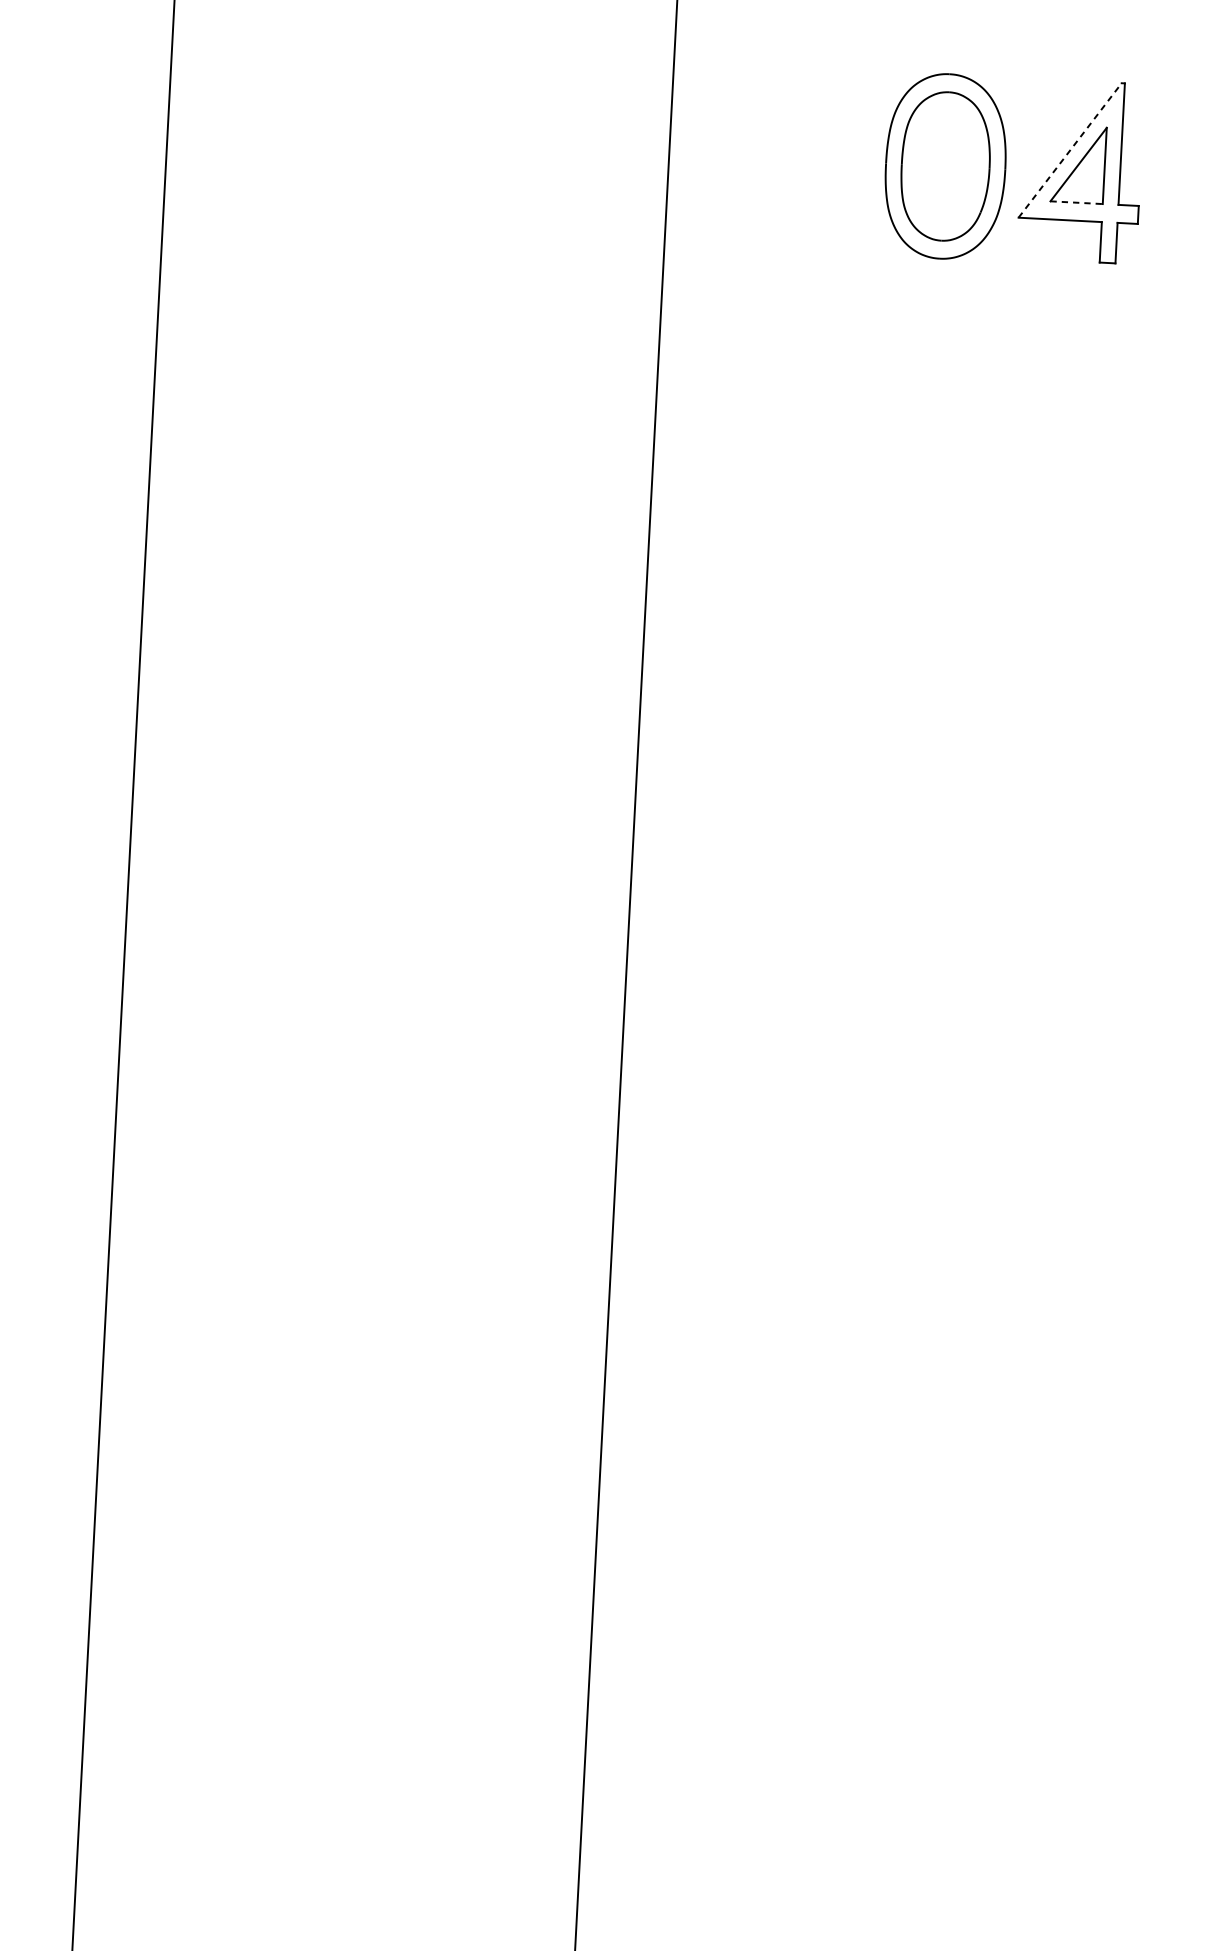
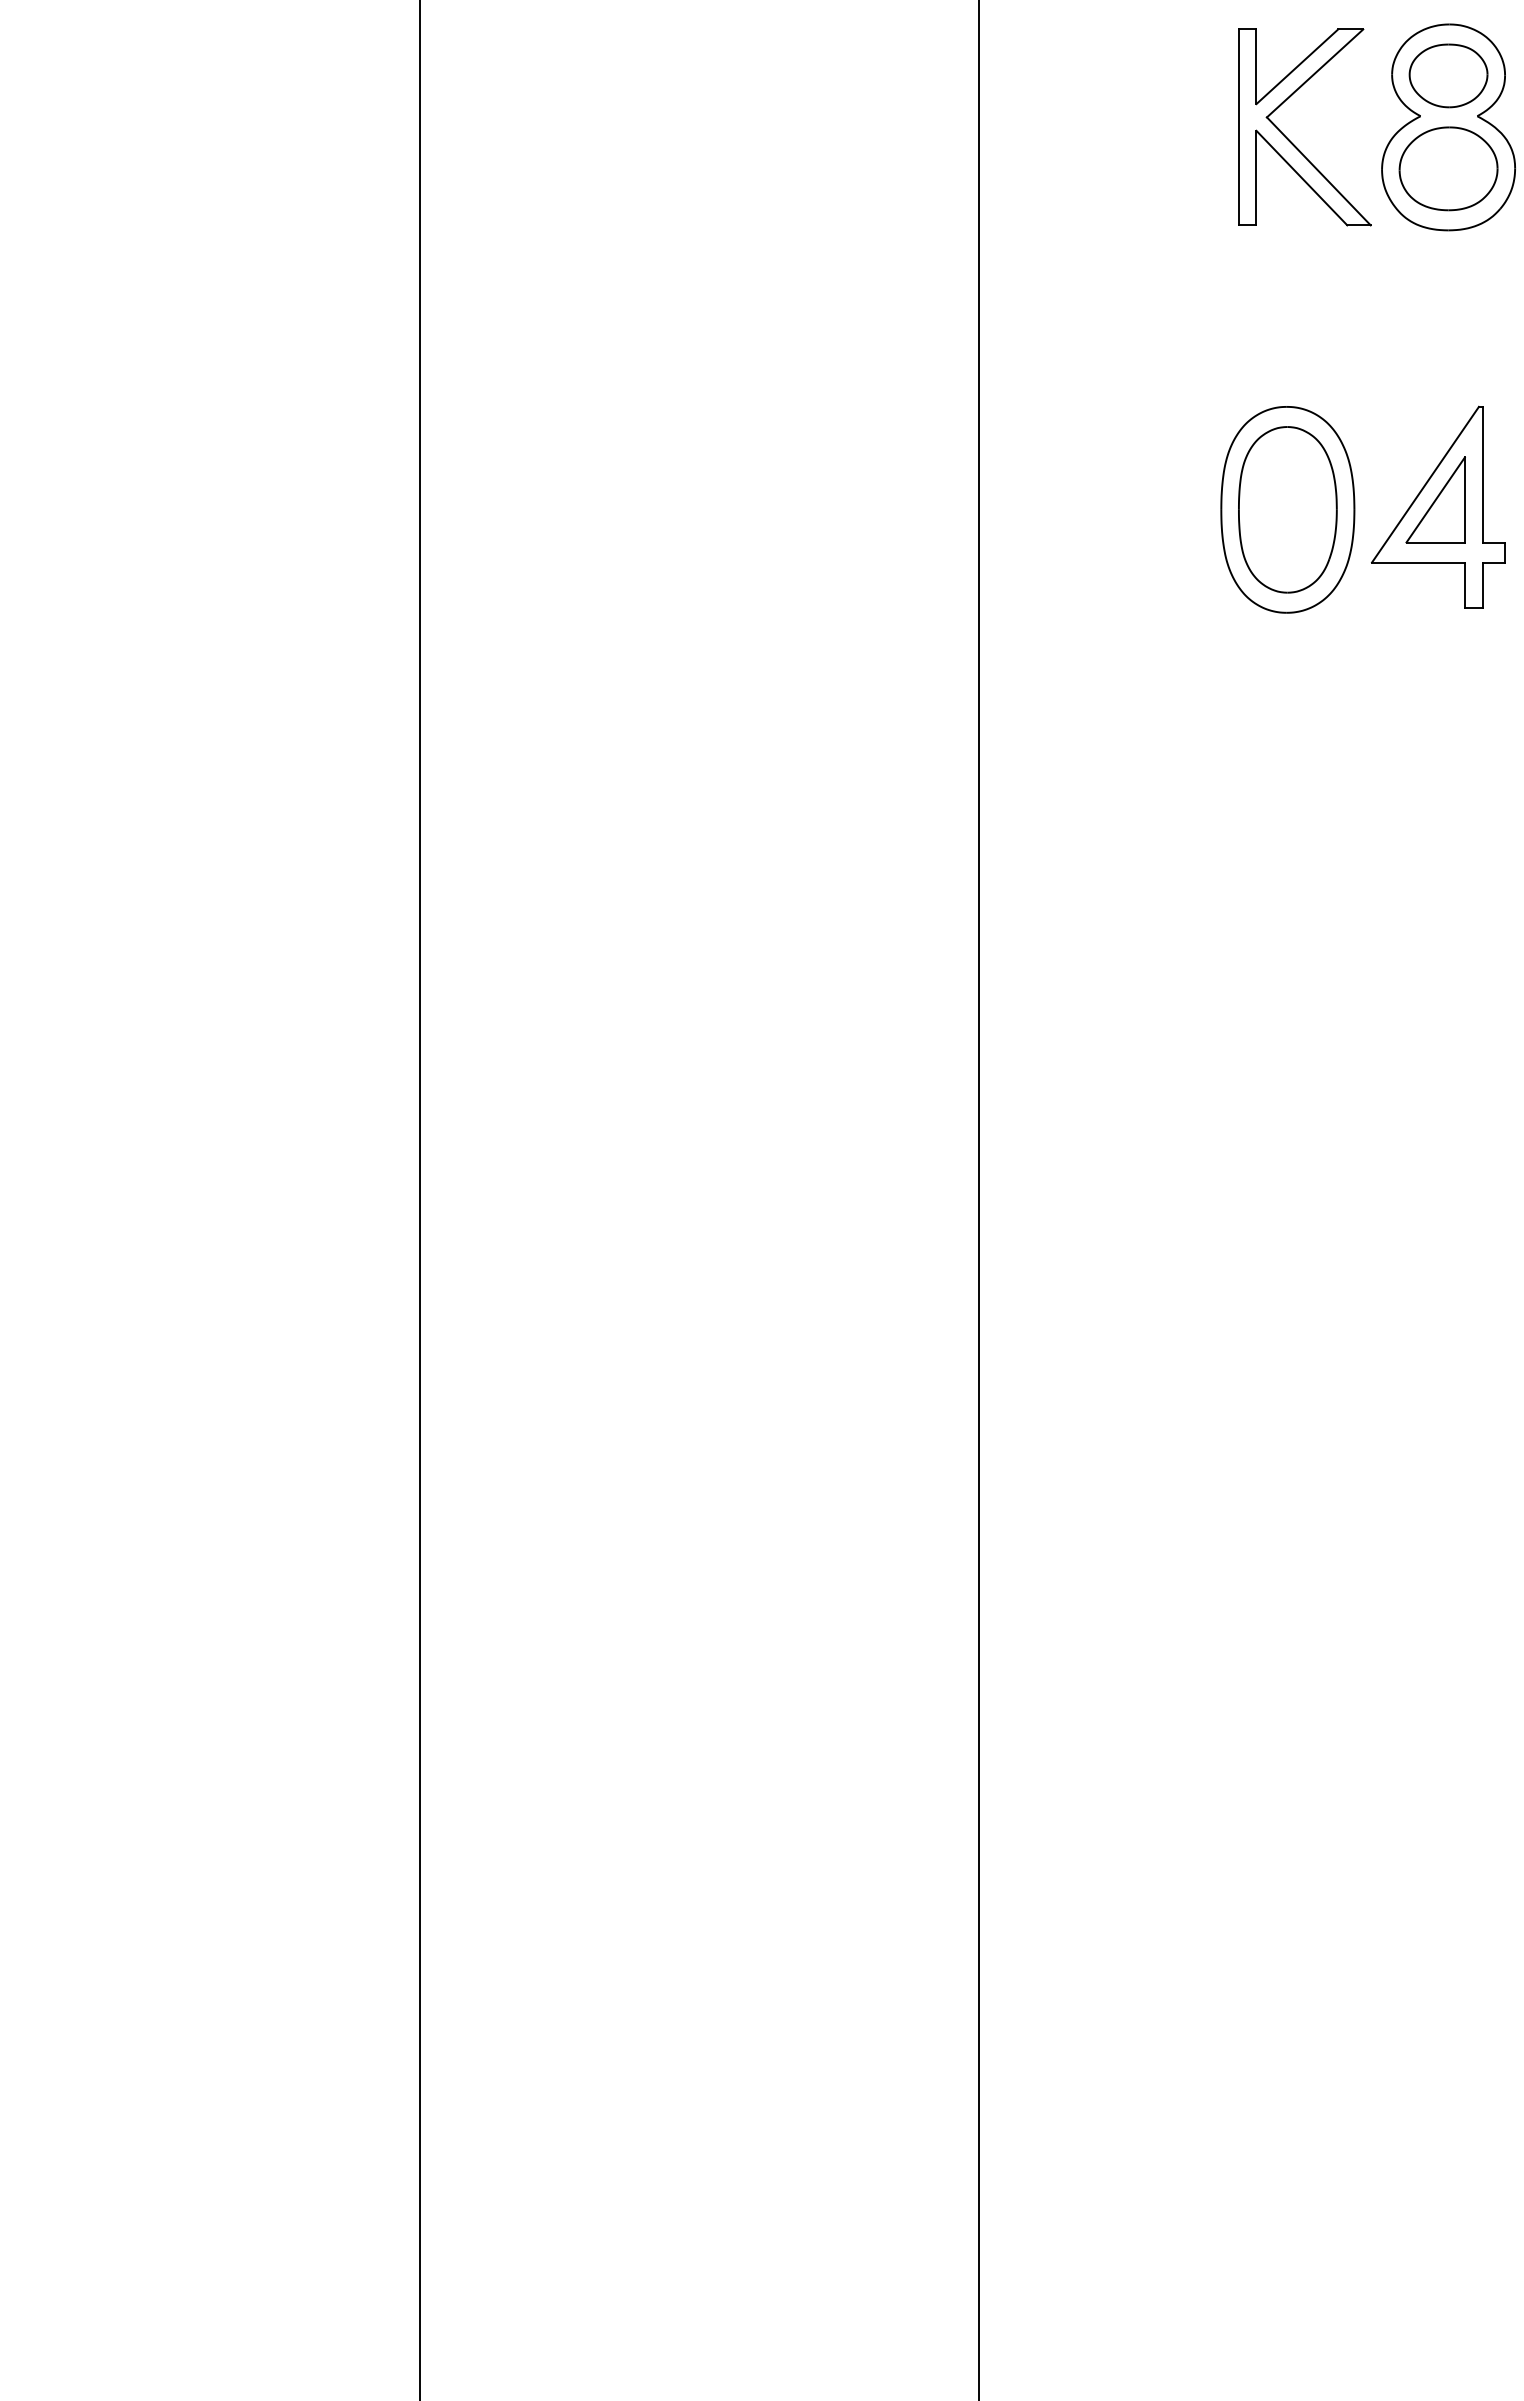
line: (1070, 150) -> (1425, 484), dashed -> solid
line: (1077, 202) -> (1436, 542), dashed -> solid

